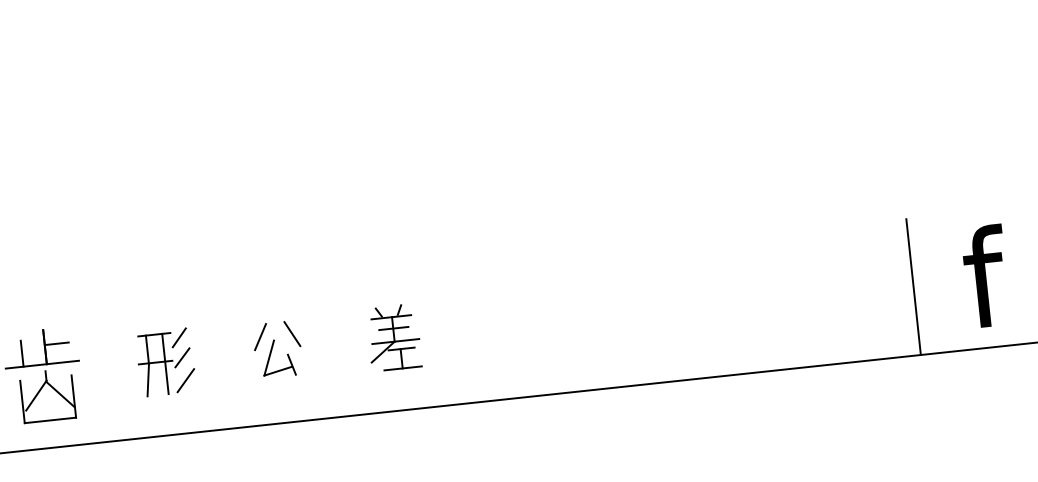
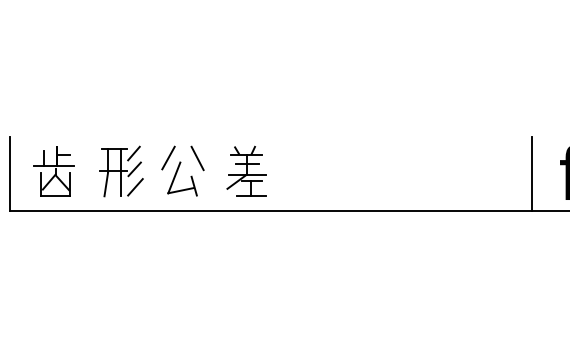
part: (393, 336) -> (246, 170), size x1.43
part: (276, 348) -> (182, 170), size x1.67
part: (165, 362) -> (121, 171), size x1.43

